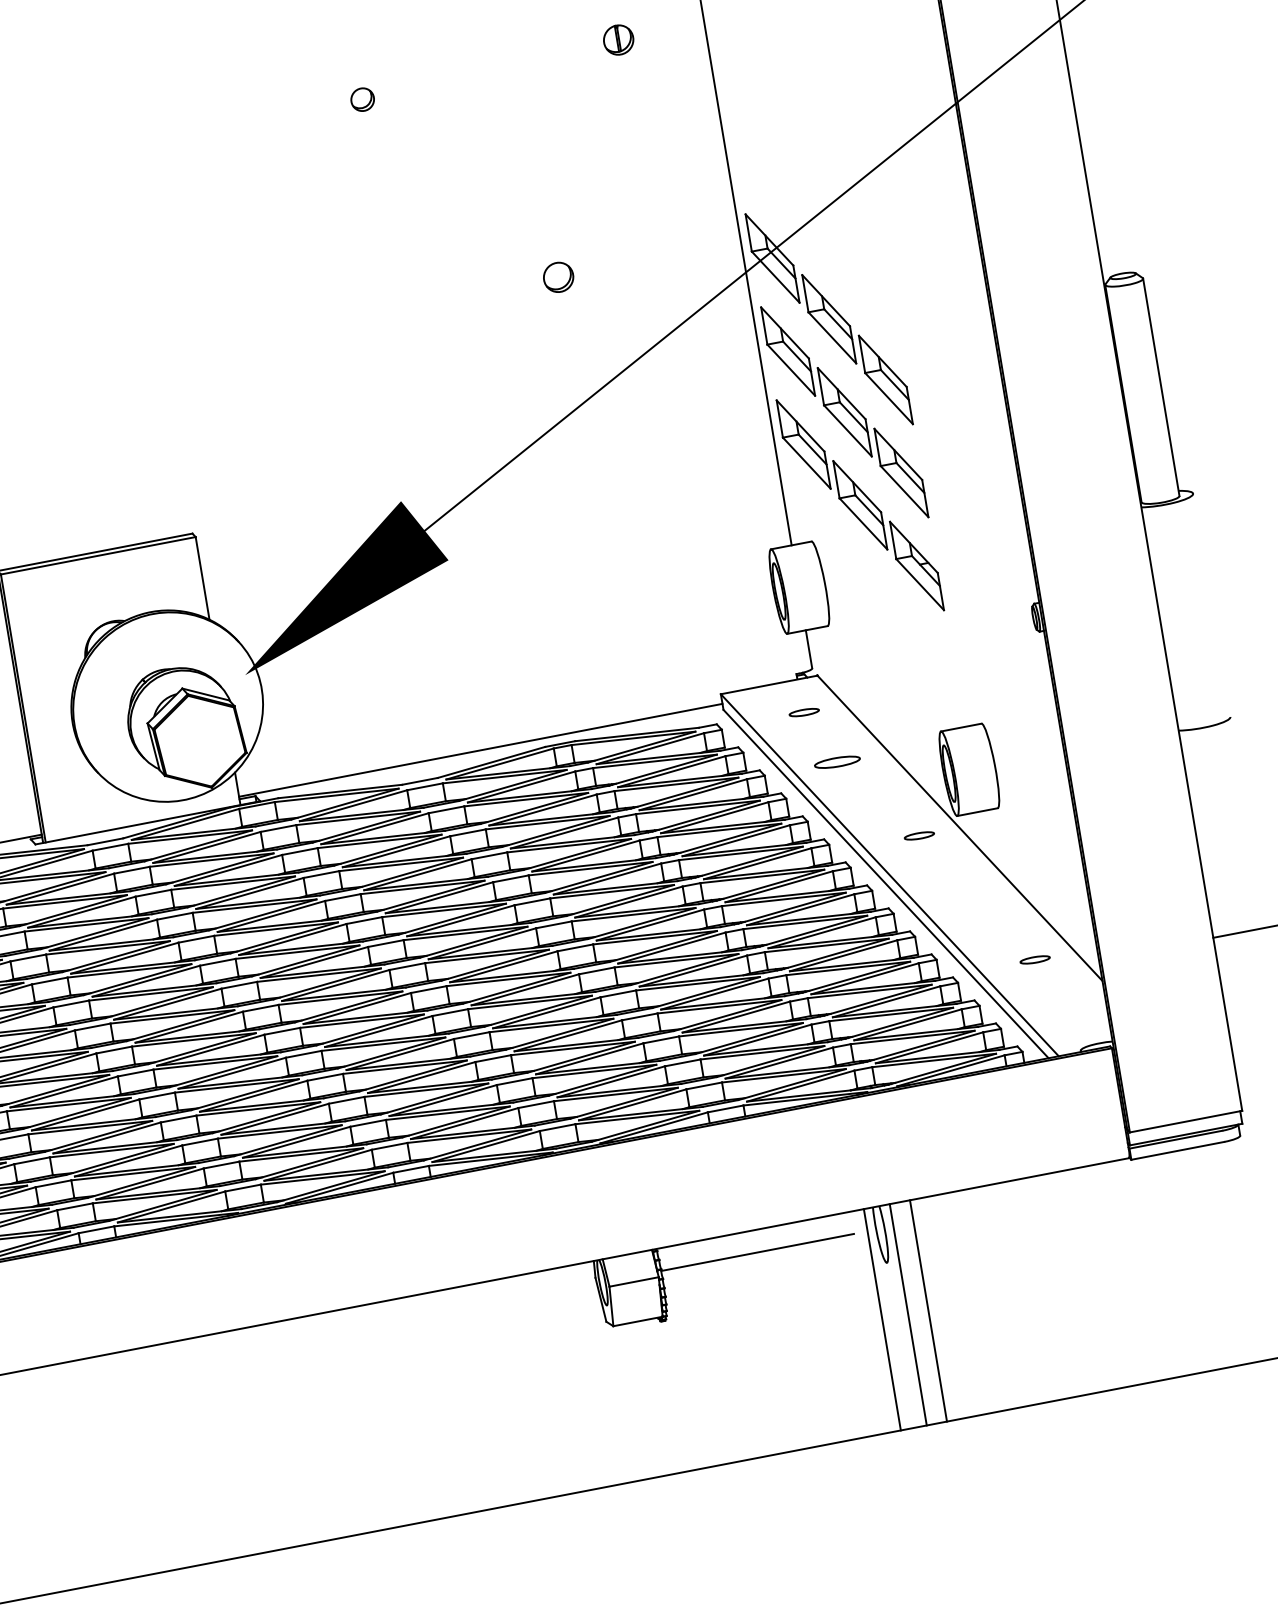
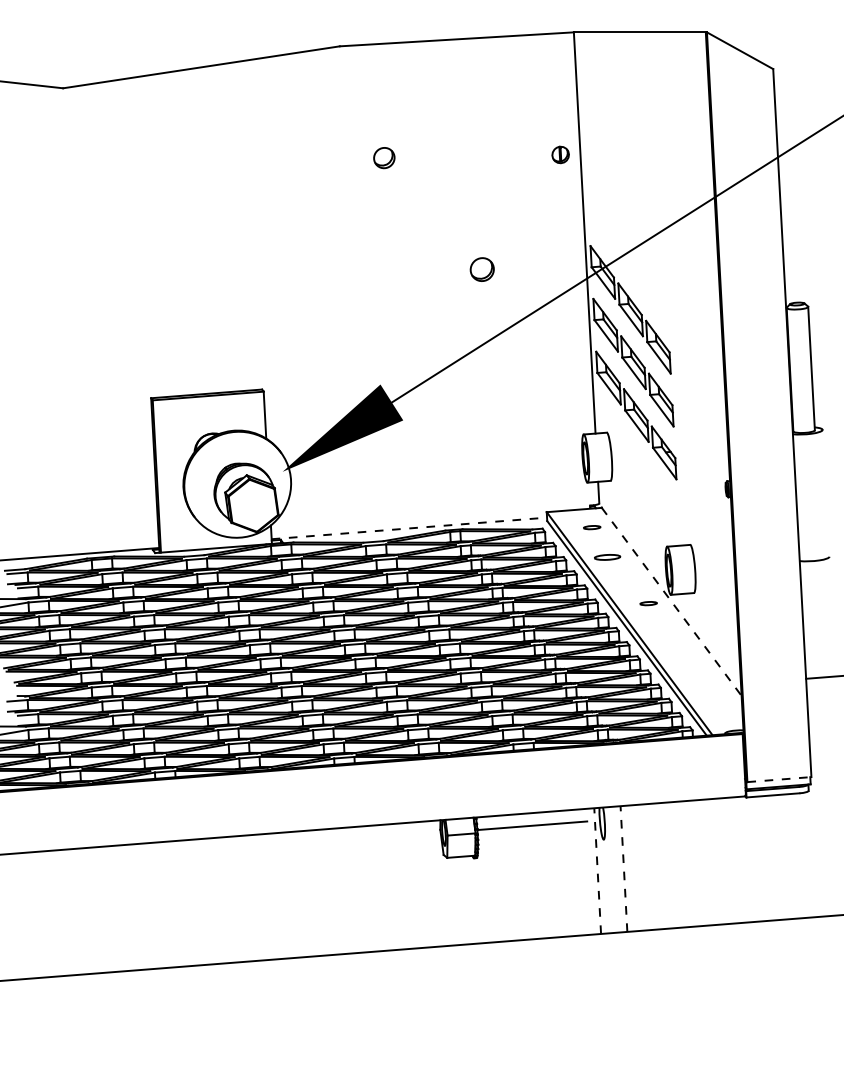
part: (618, 39) -> (560, 154), moved
part: (361, 100) -> (383, 158), size x1.6
part: (558, 277) -> (482, 269), size x1.4
line: (481, 750) -> (409, 528), solid -> dashed
line: (961, 829) -> (672, 602), solid -> dashed
part: (1035, 959) -> (705, 679), removed
line: (1186, 1121) -> (779, 779), solid -> dashed
line: (927, 1311) -> (623, 869), solid -> dashed
line: (908, 1313) -> (612, 869), removed
line: (882, 1320) -> (597, 871), solid -> dashed

